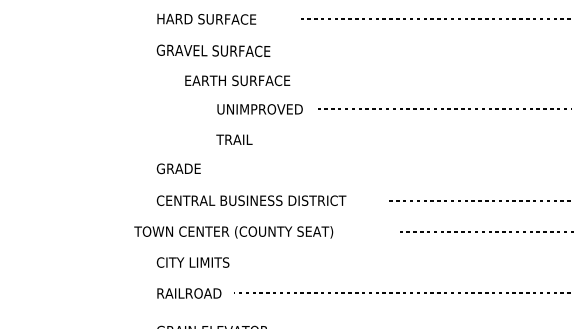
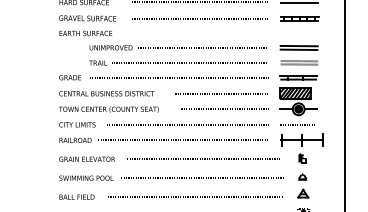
line: (435, 52) -> (199, 19), added
text: (237, 80) -> (85, 33), moved
line: (418, 138) -> (190, 62), added
line: (394, 170) -> (178, 78), added
text: (233, 232) -> (108, 109), moved
line: (410, 261) -> (186, 124), added

